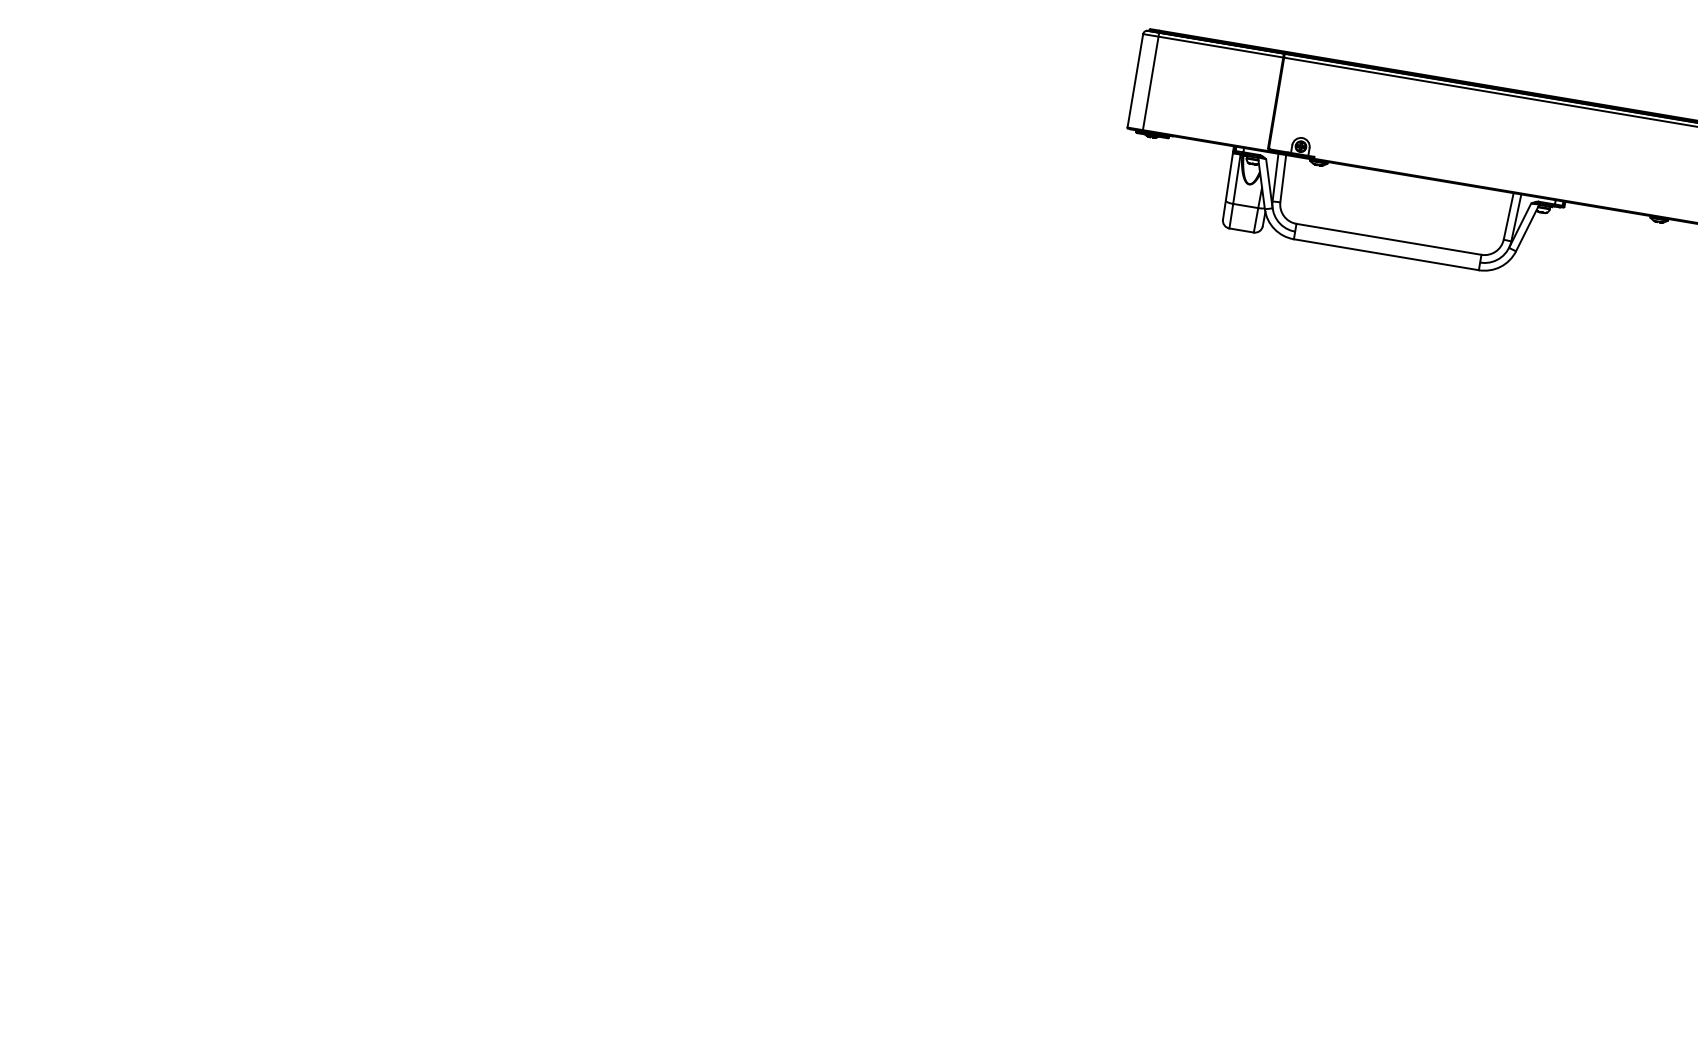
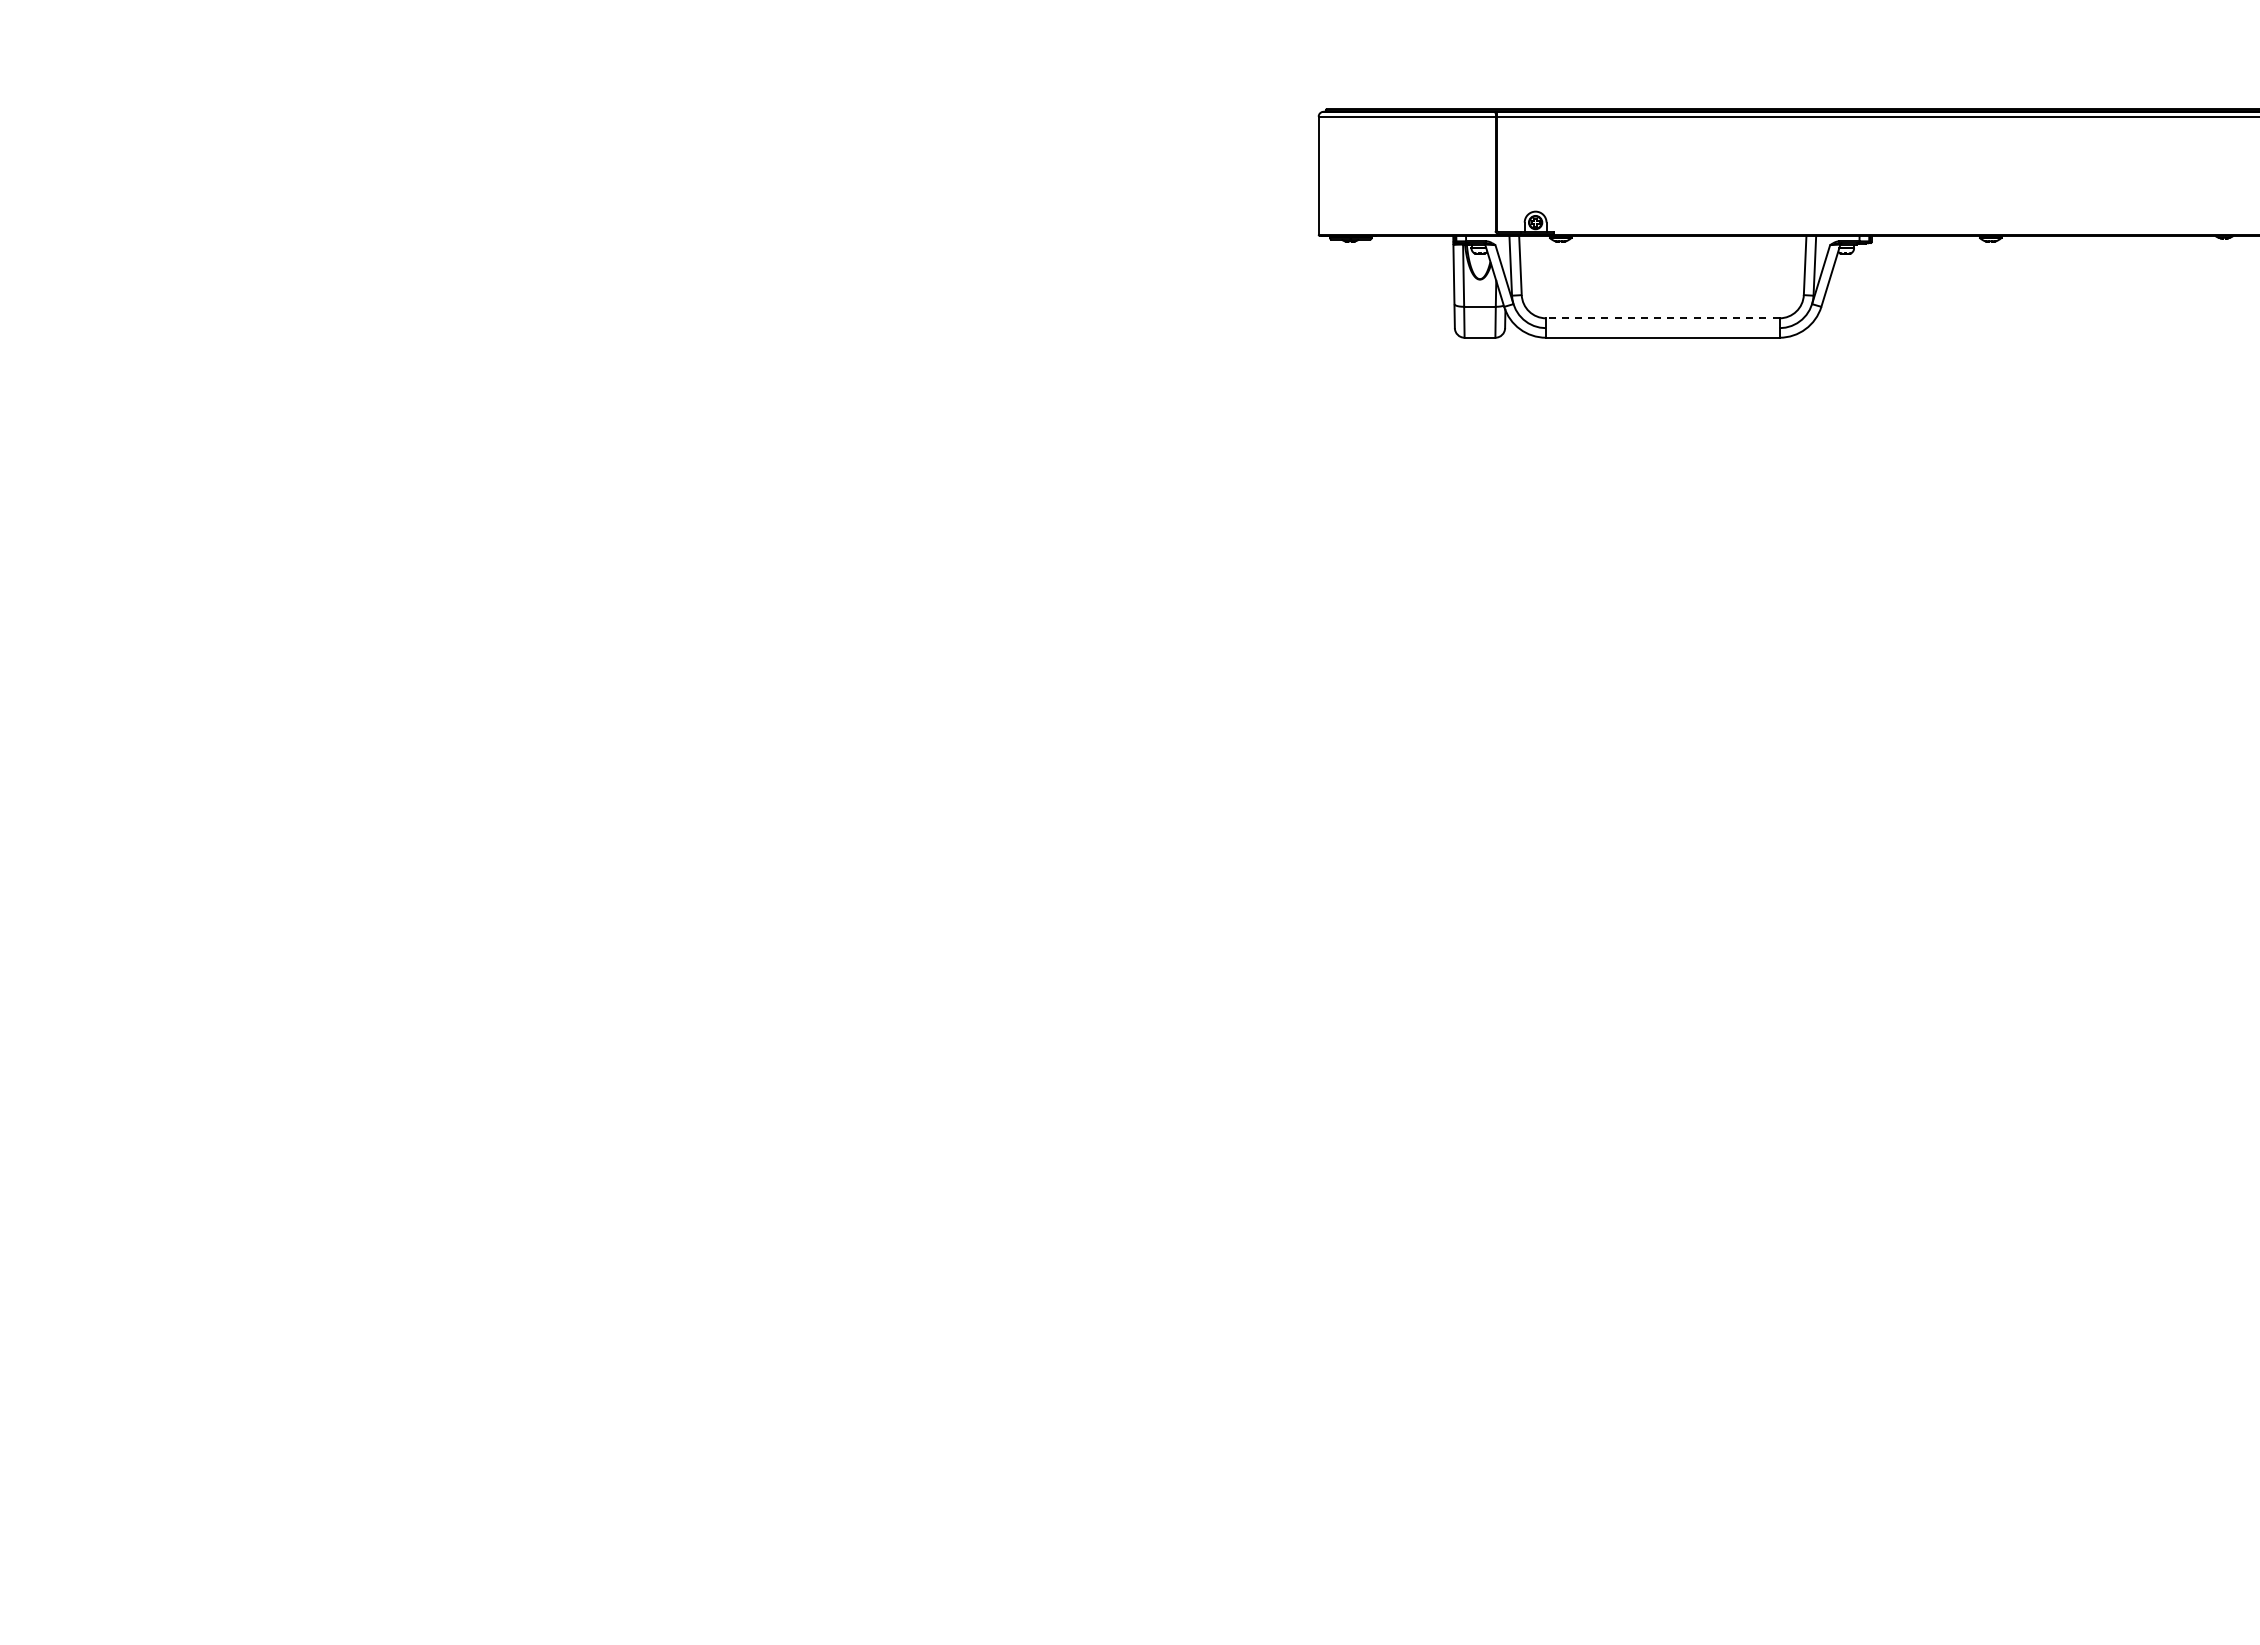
line: (1151, 80) -> (1338, 172), removed
line: (1388, 239) -> (1662, 318), solid -> dashed

